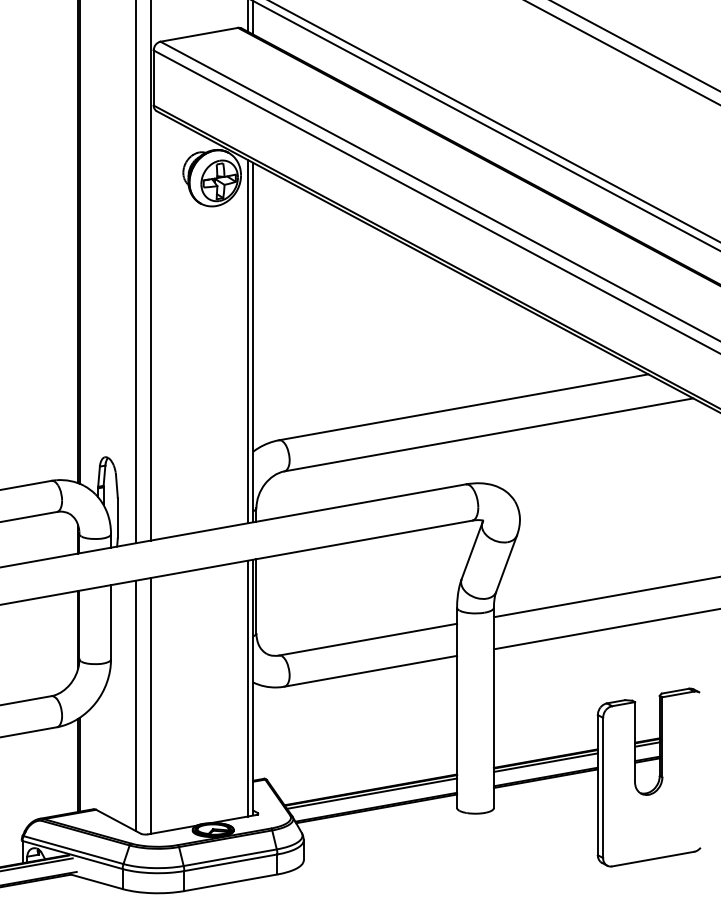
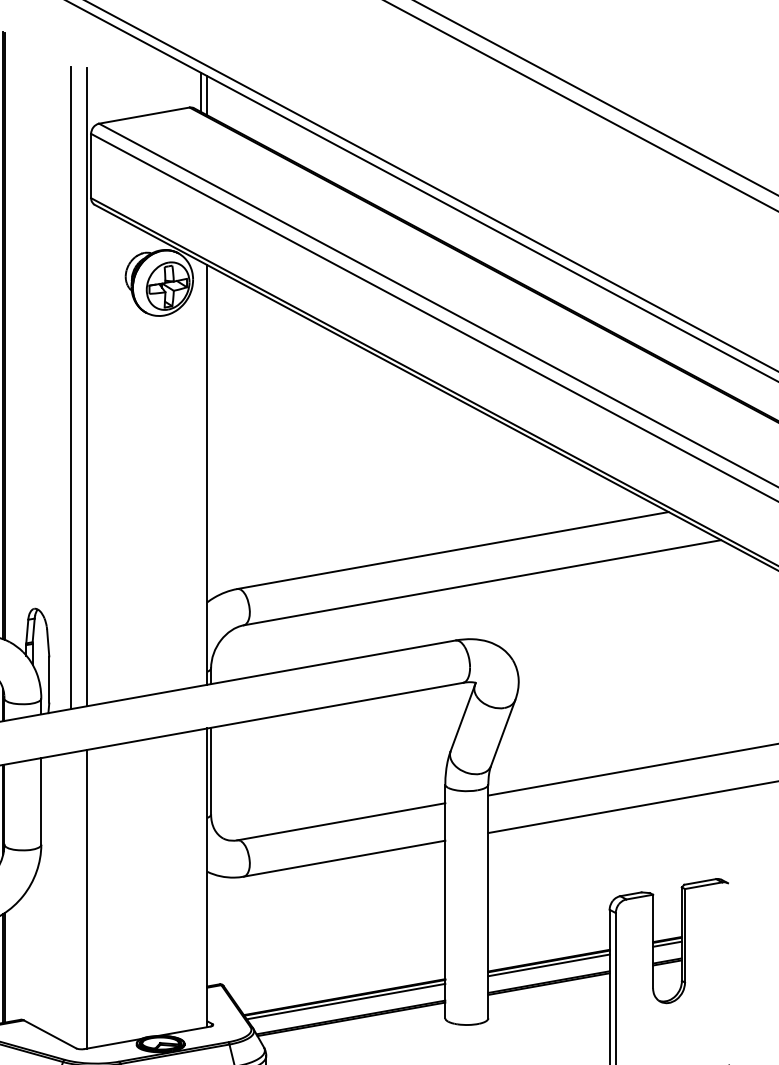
line: (248, 341) -> (201, 473), removed
line: (248, 688) -> (201, 878), removed
line: (136, 705) -> (71, 898), removed

